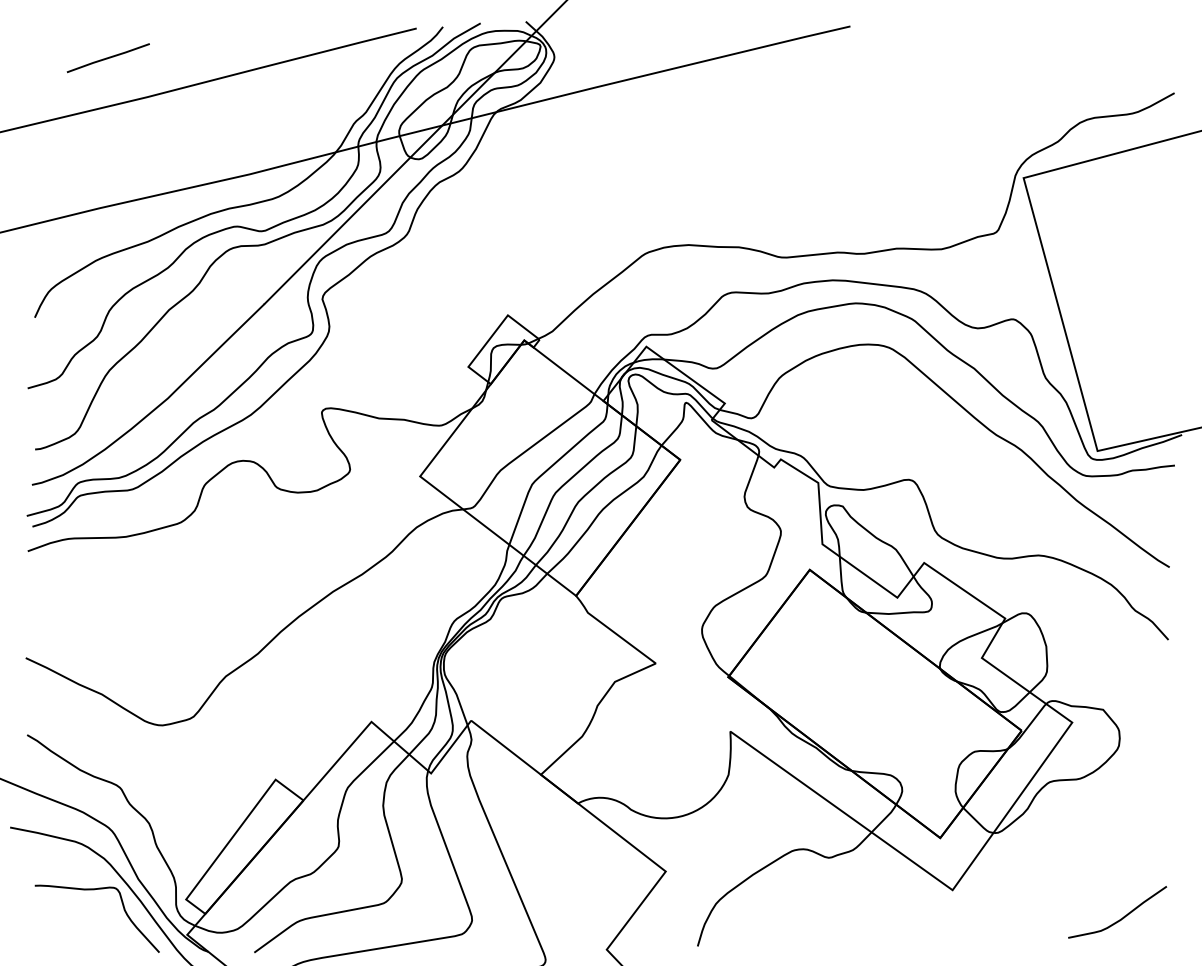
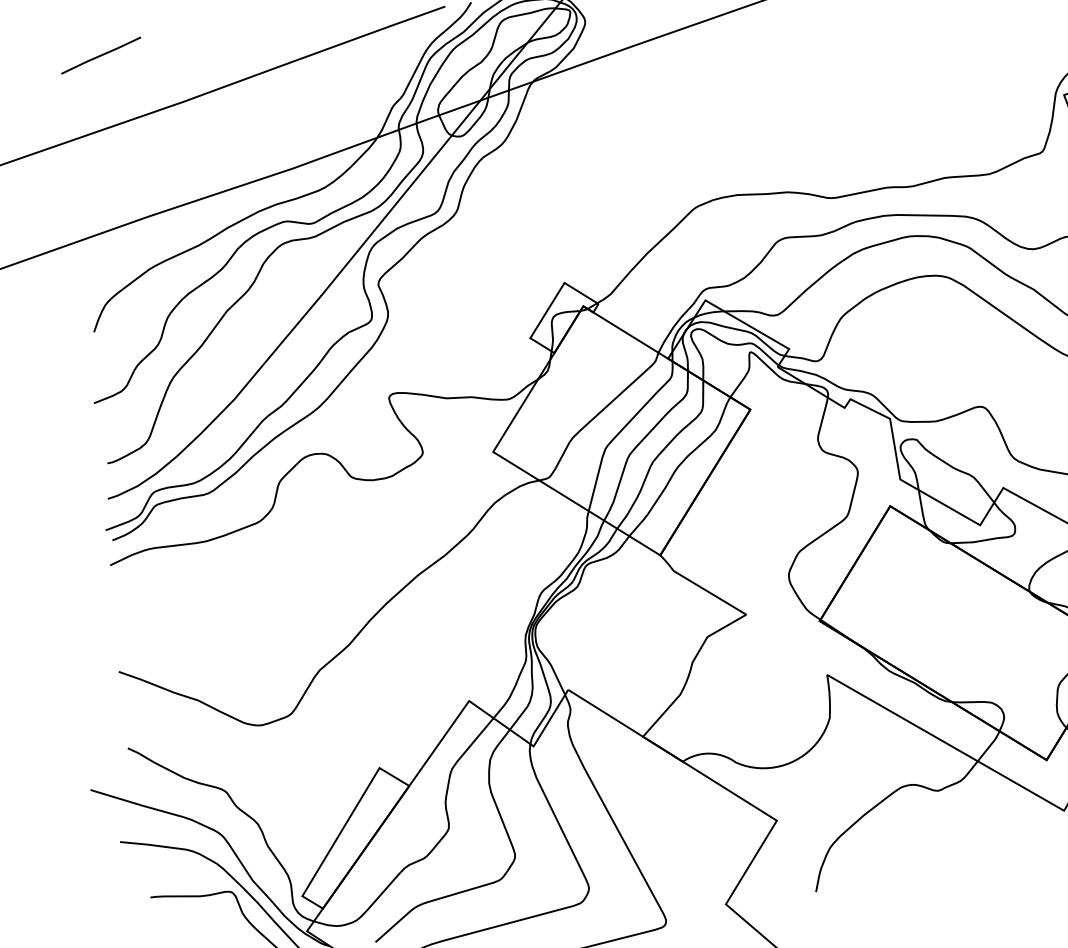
line: (107, 58) -> (100, 56), moved

